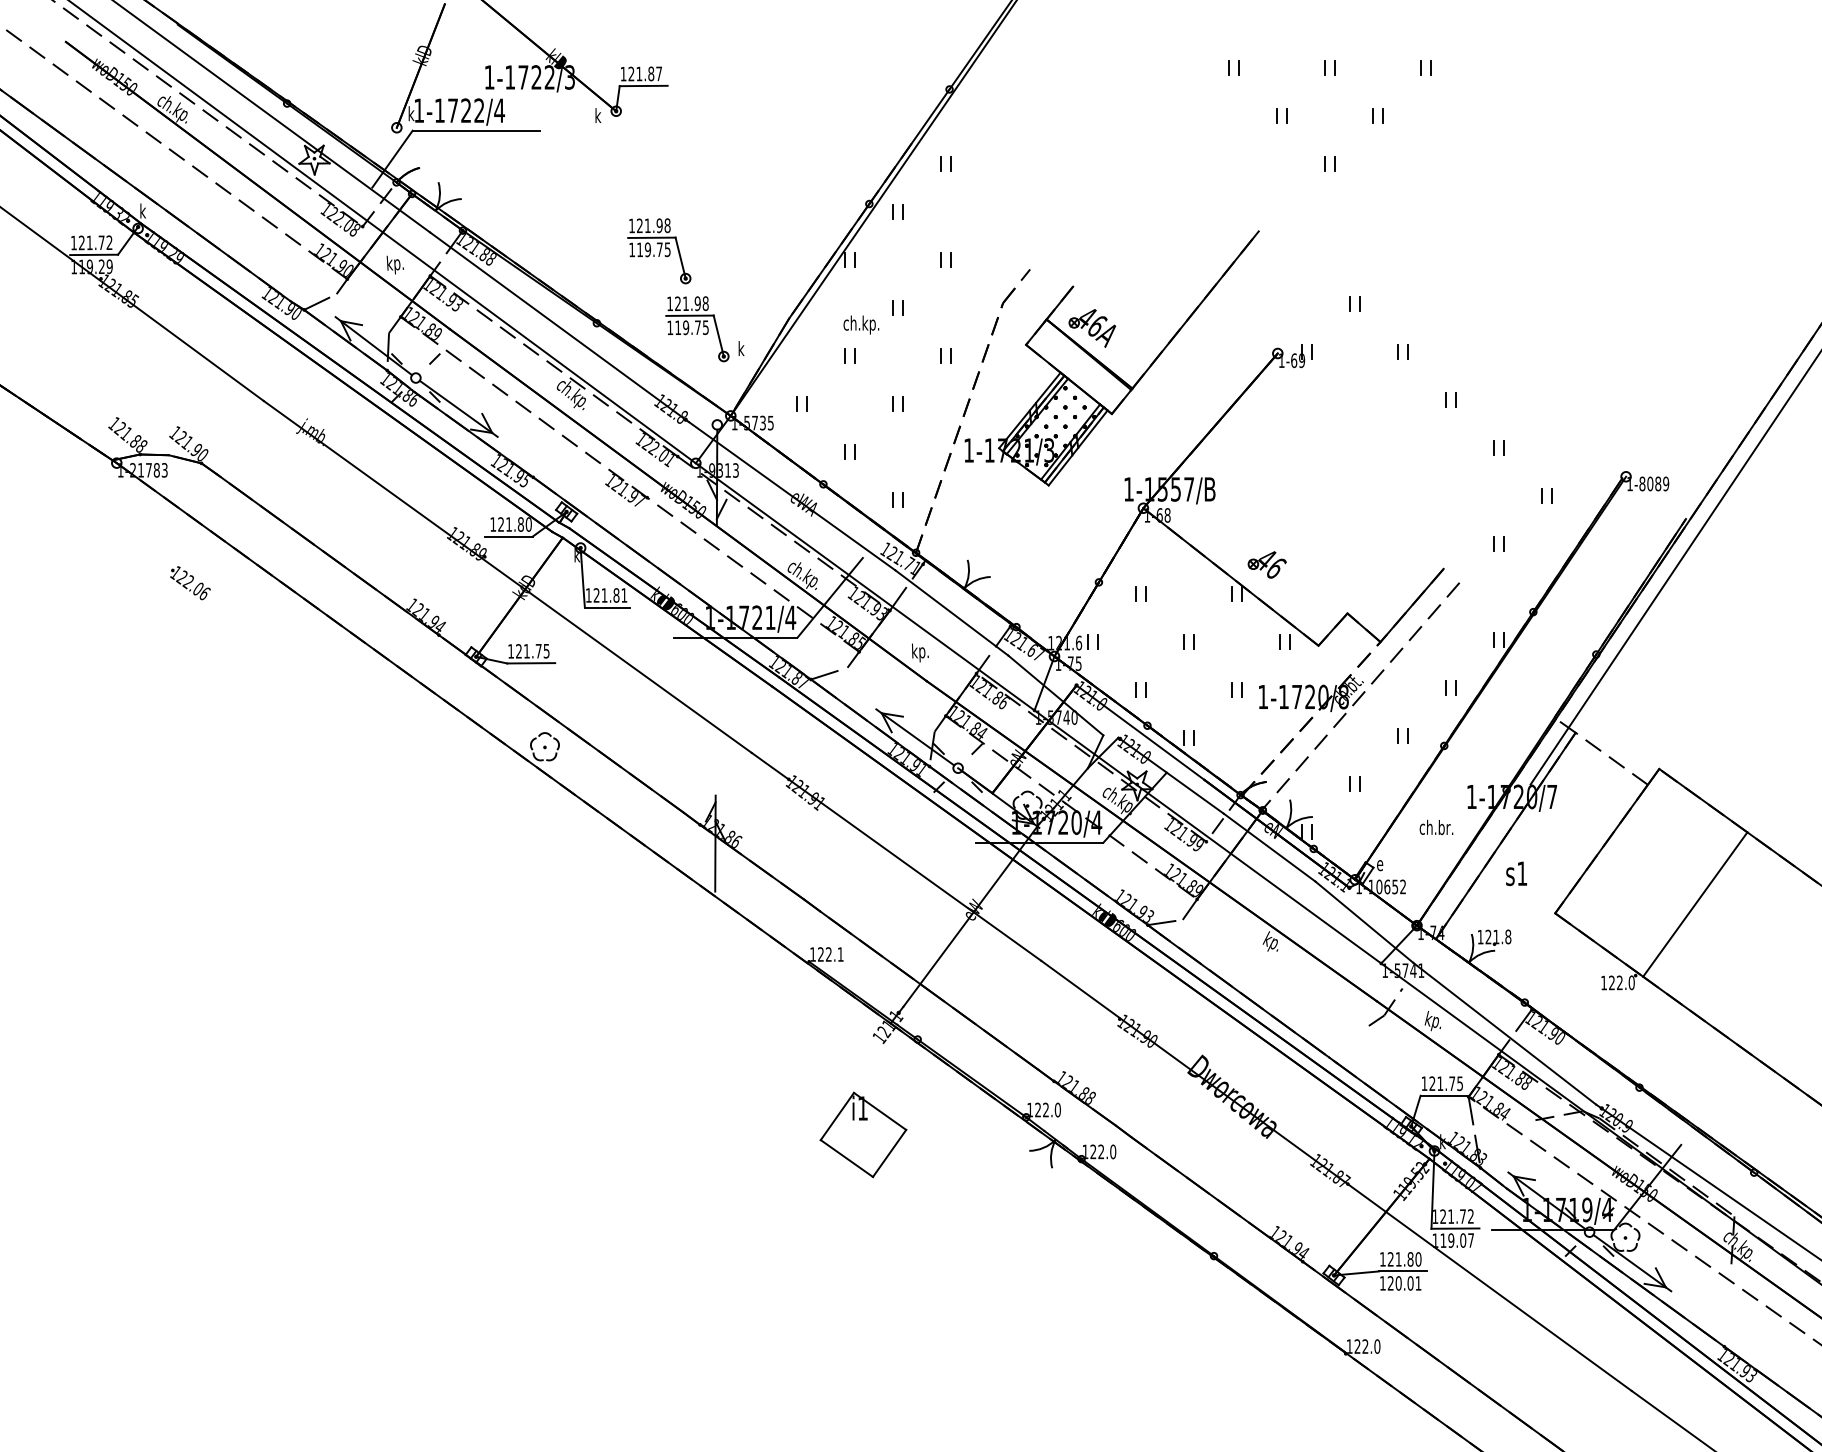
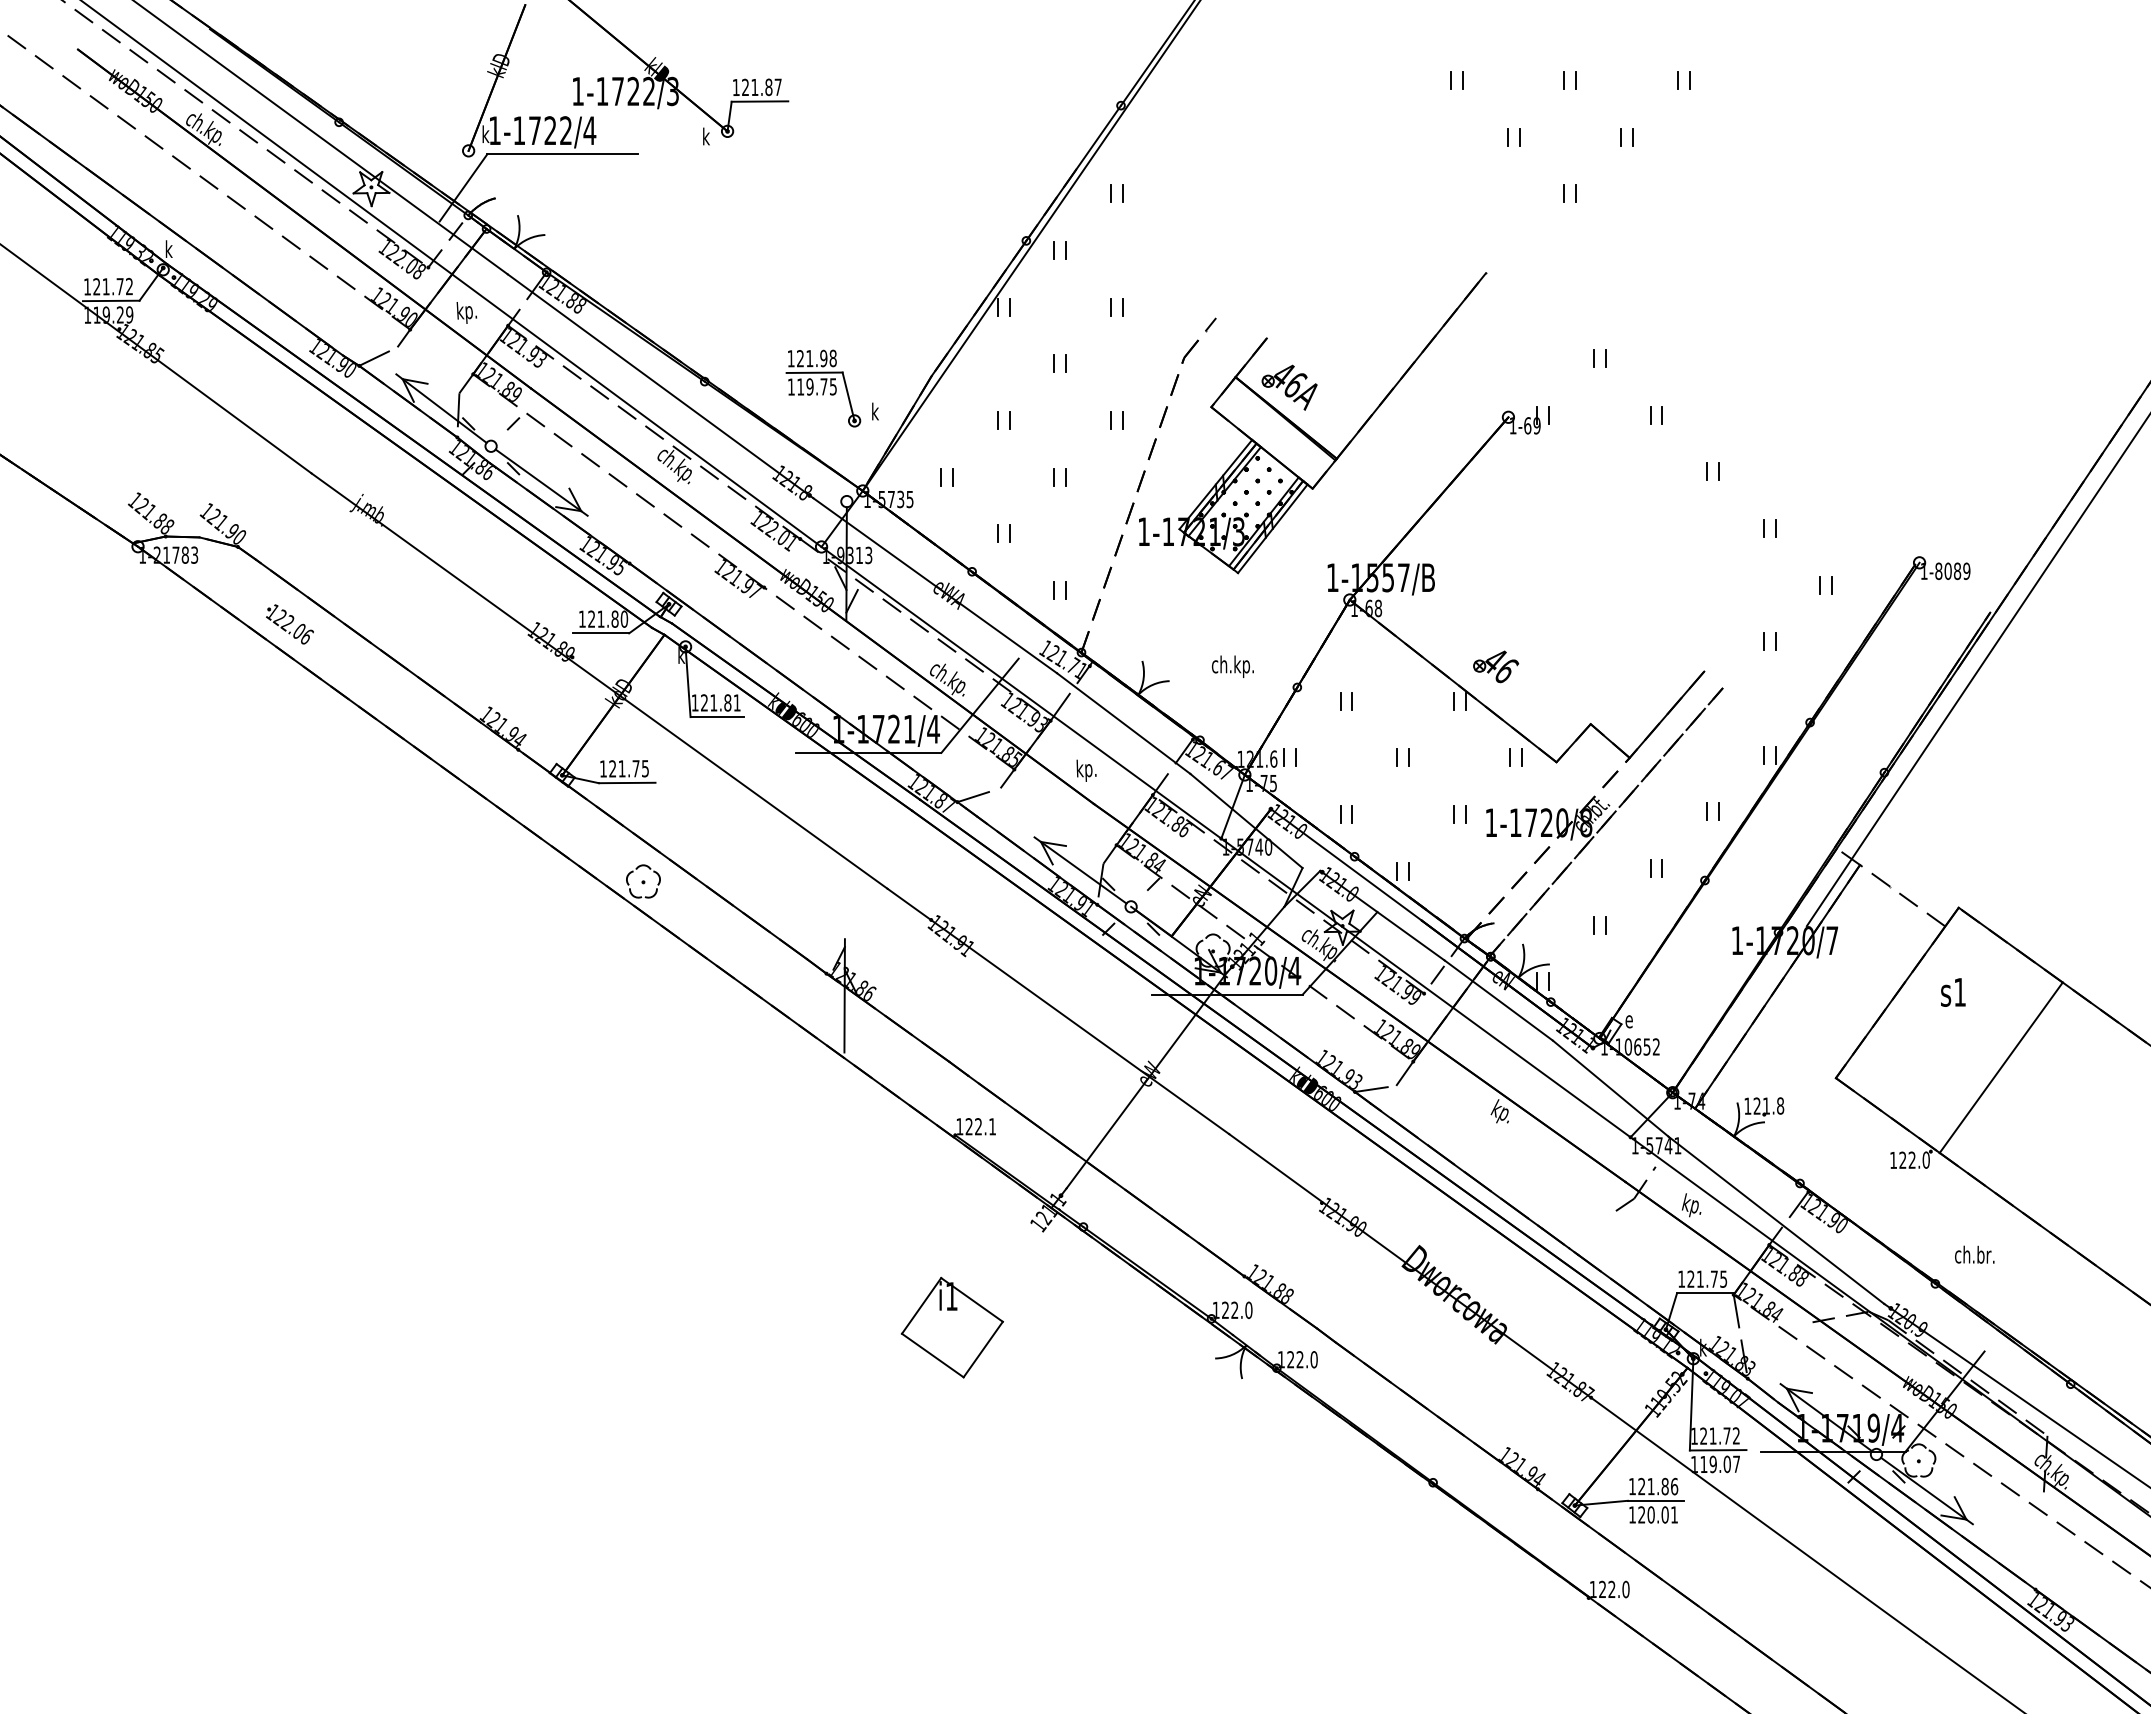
part: (659, 251) -> (778, 296), removed
text: (861, 324) -> (1232, 666), moved
part: (190, 583) -> (289, 624), moved
line: (1360, 695) -> (1606, 821), added
text: (1436, 827) -> (1974, 1254), moved
text: (1516, 873) -> (1953, 992), moved
part: (862, 1134) -> (951, 1327), moved
text: (1418, 1258) -> (1674, 1485), 121.80 -> 121.86

